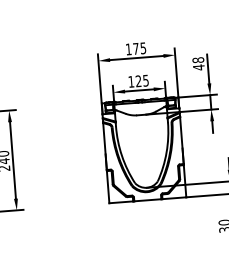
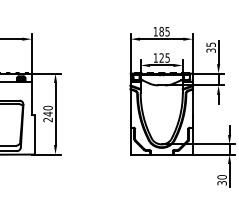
text: (135, 48) -> (161, 31), 175 -> 185
text: (197, 63) -> (210, 47), 48 -> 35

